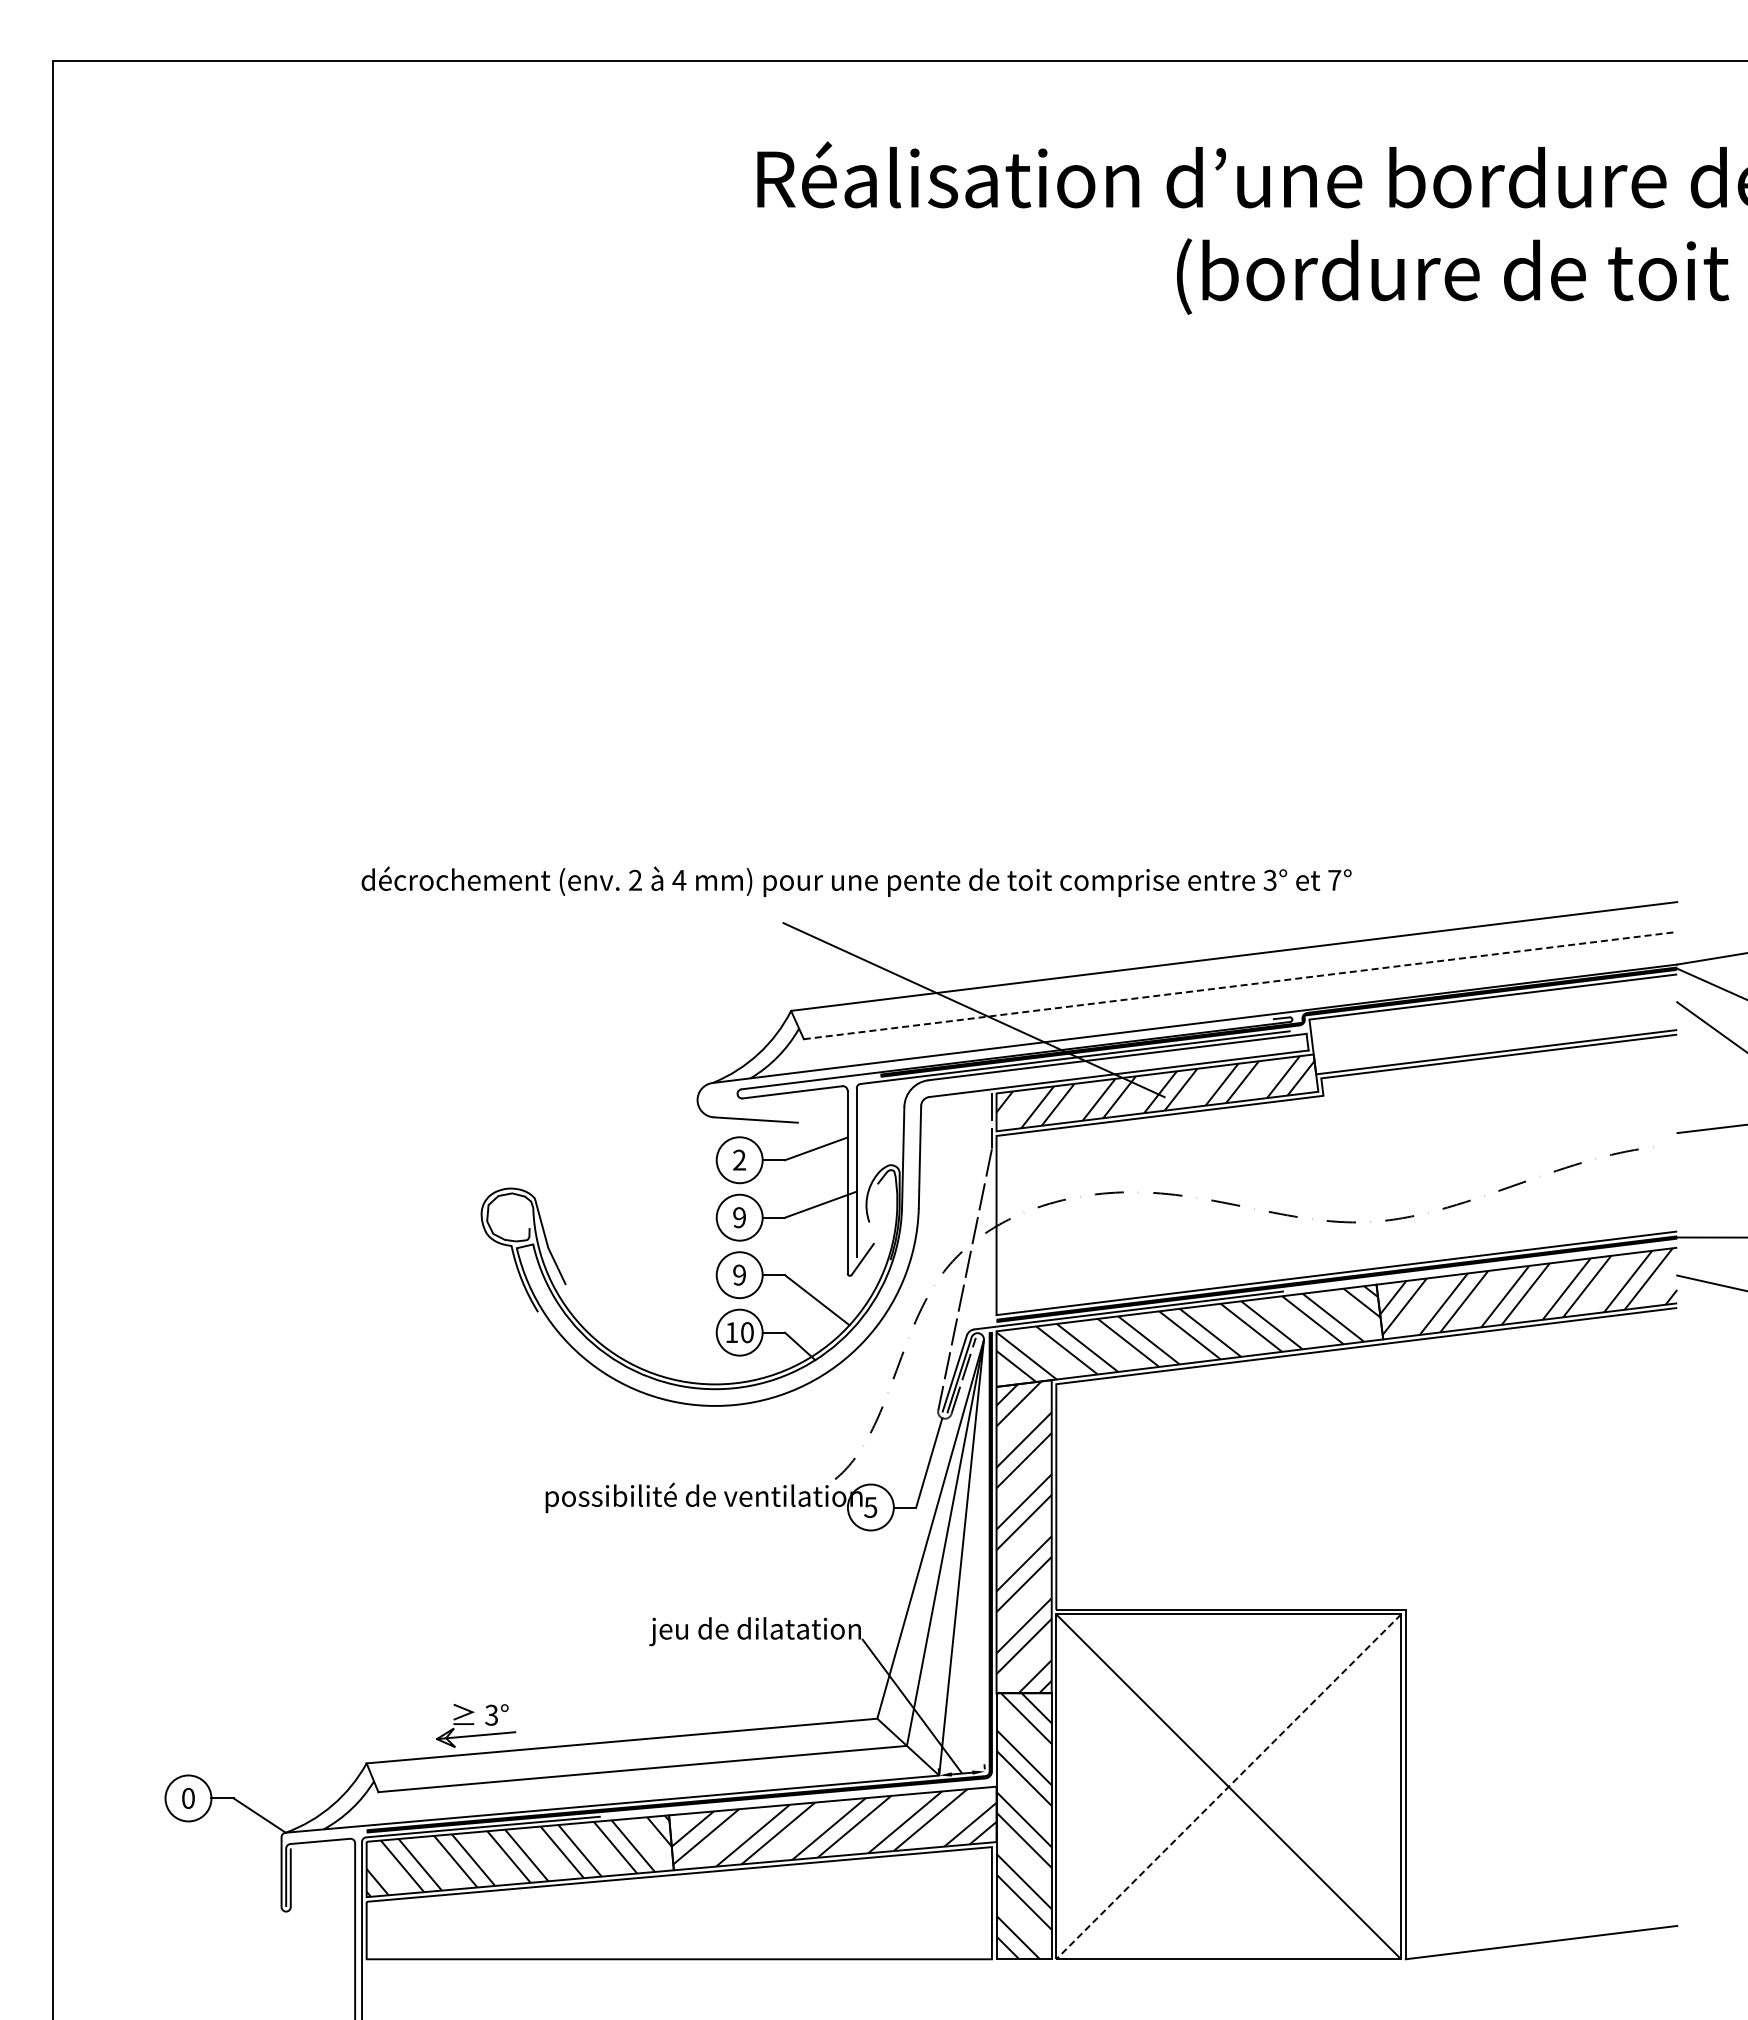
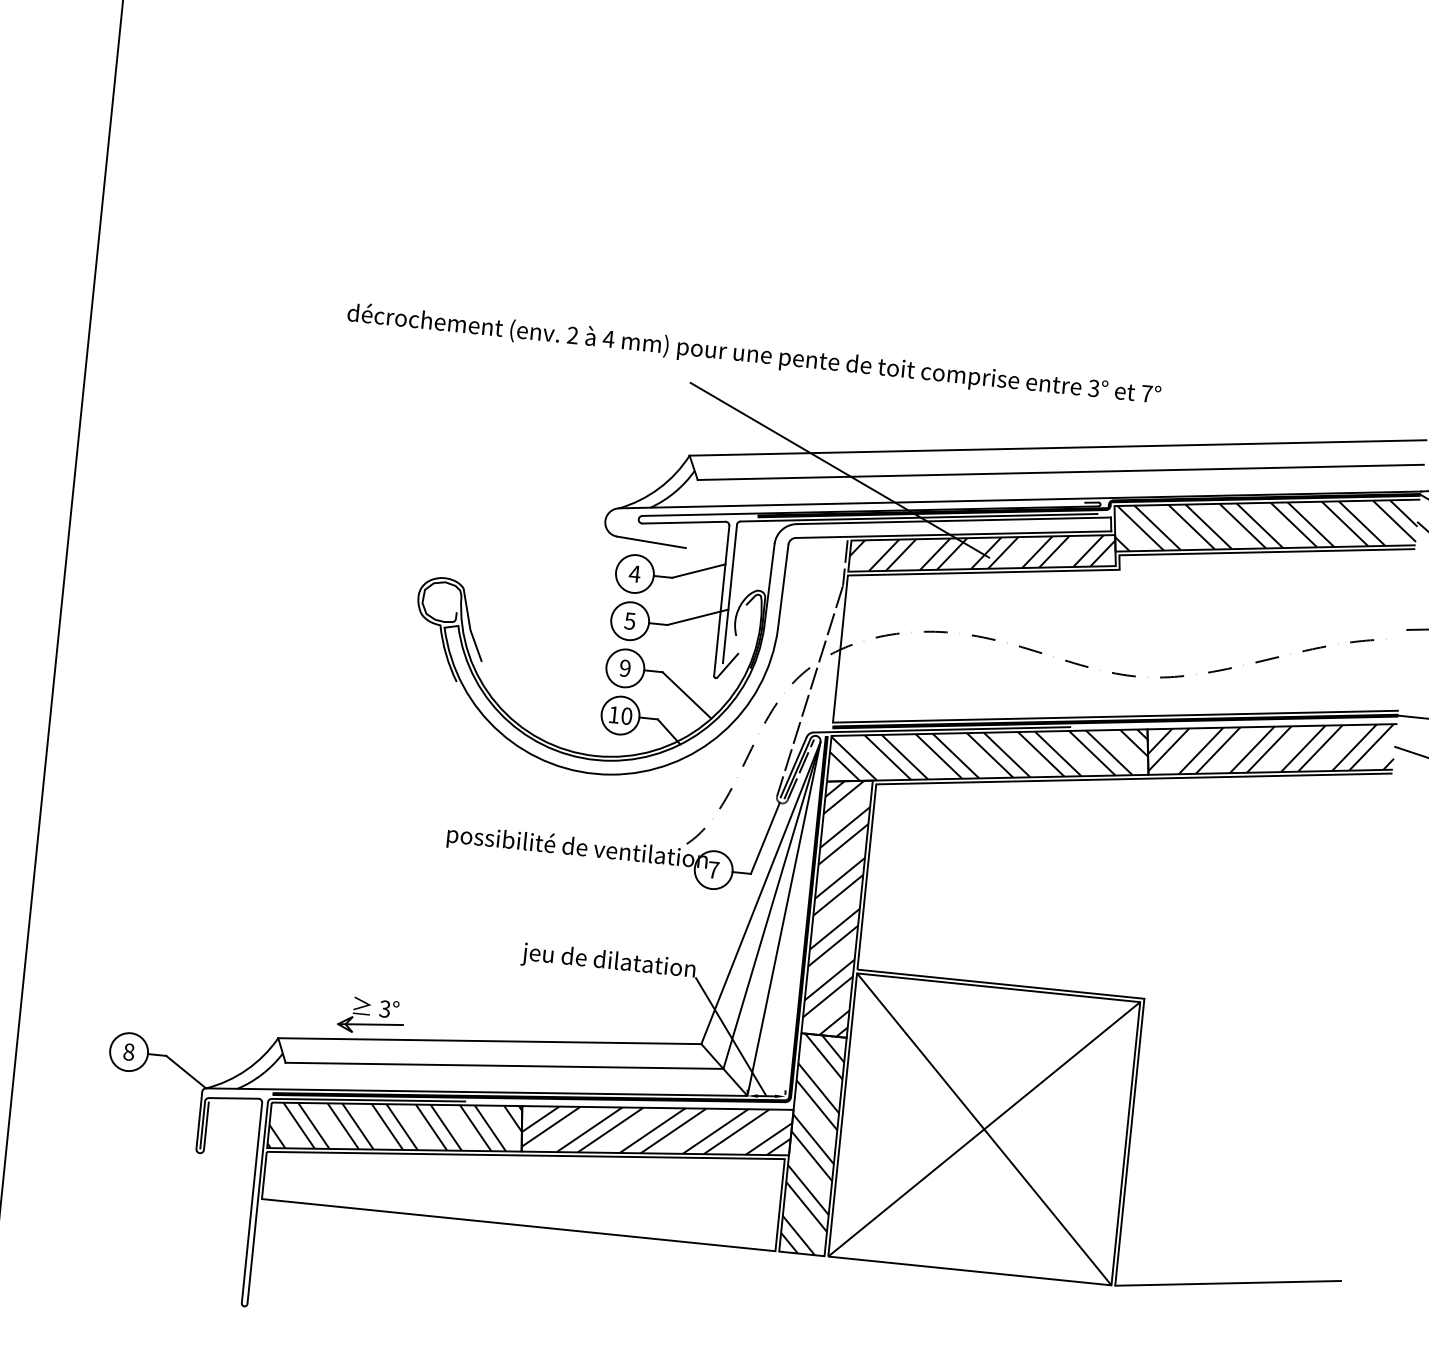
line: (1240, 985) -> (1060, 472), dashed -> solid
hatch: (1494, 1025) -> (1266, 526), added
text: (739, 1159) -> (634, 573), 2 -> 4
text: (739, 1217) -> (630, 621), 9 -> 5
text: (870, 1507) -> (713, 870), 5 -> 7
line: (1228, 1786) -> (984, 1129), dashed -> solid
text: (188, 1798) -> (129, 1052), 0 -> 8

